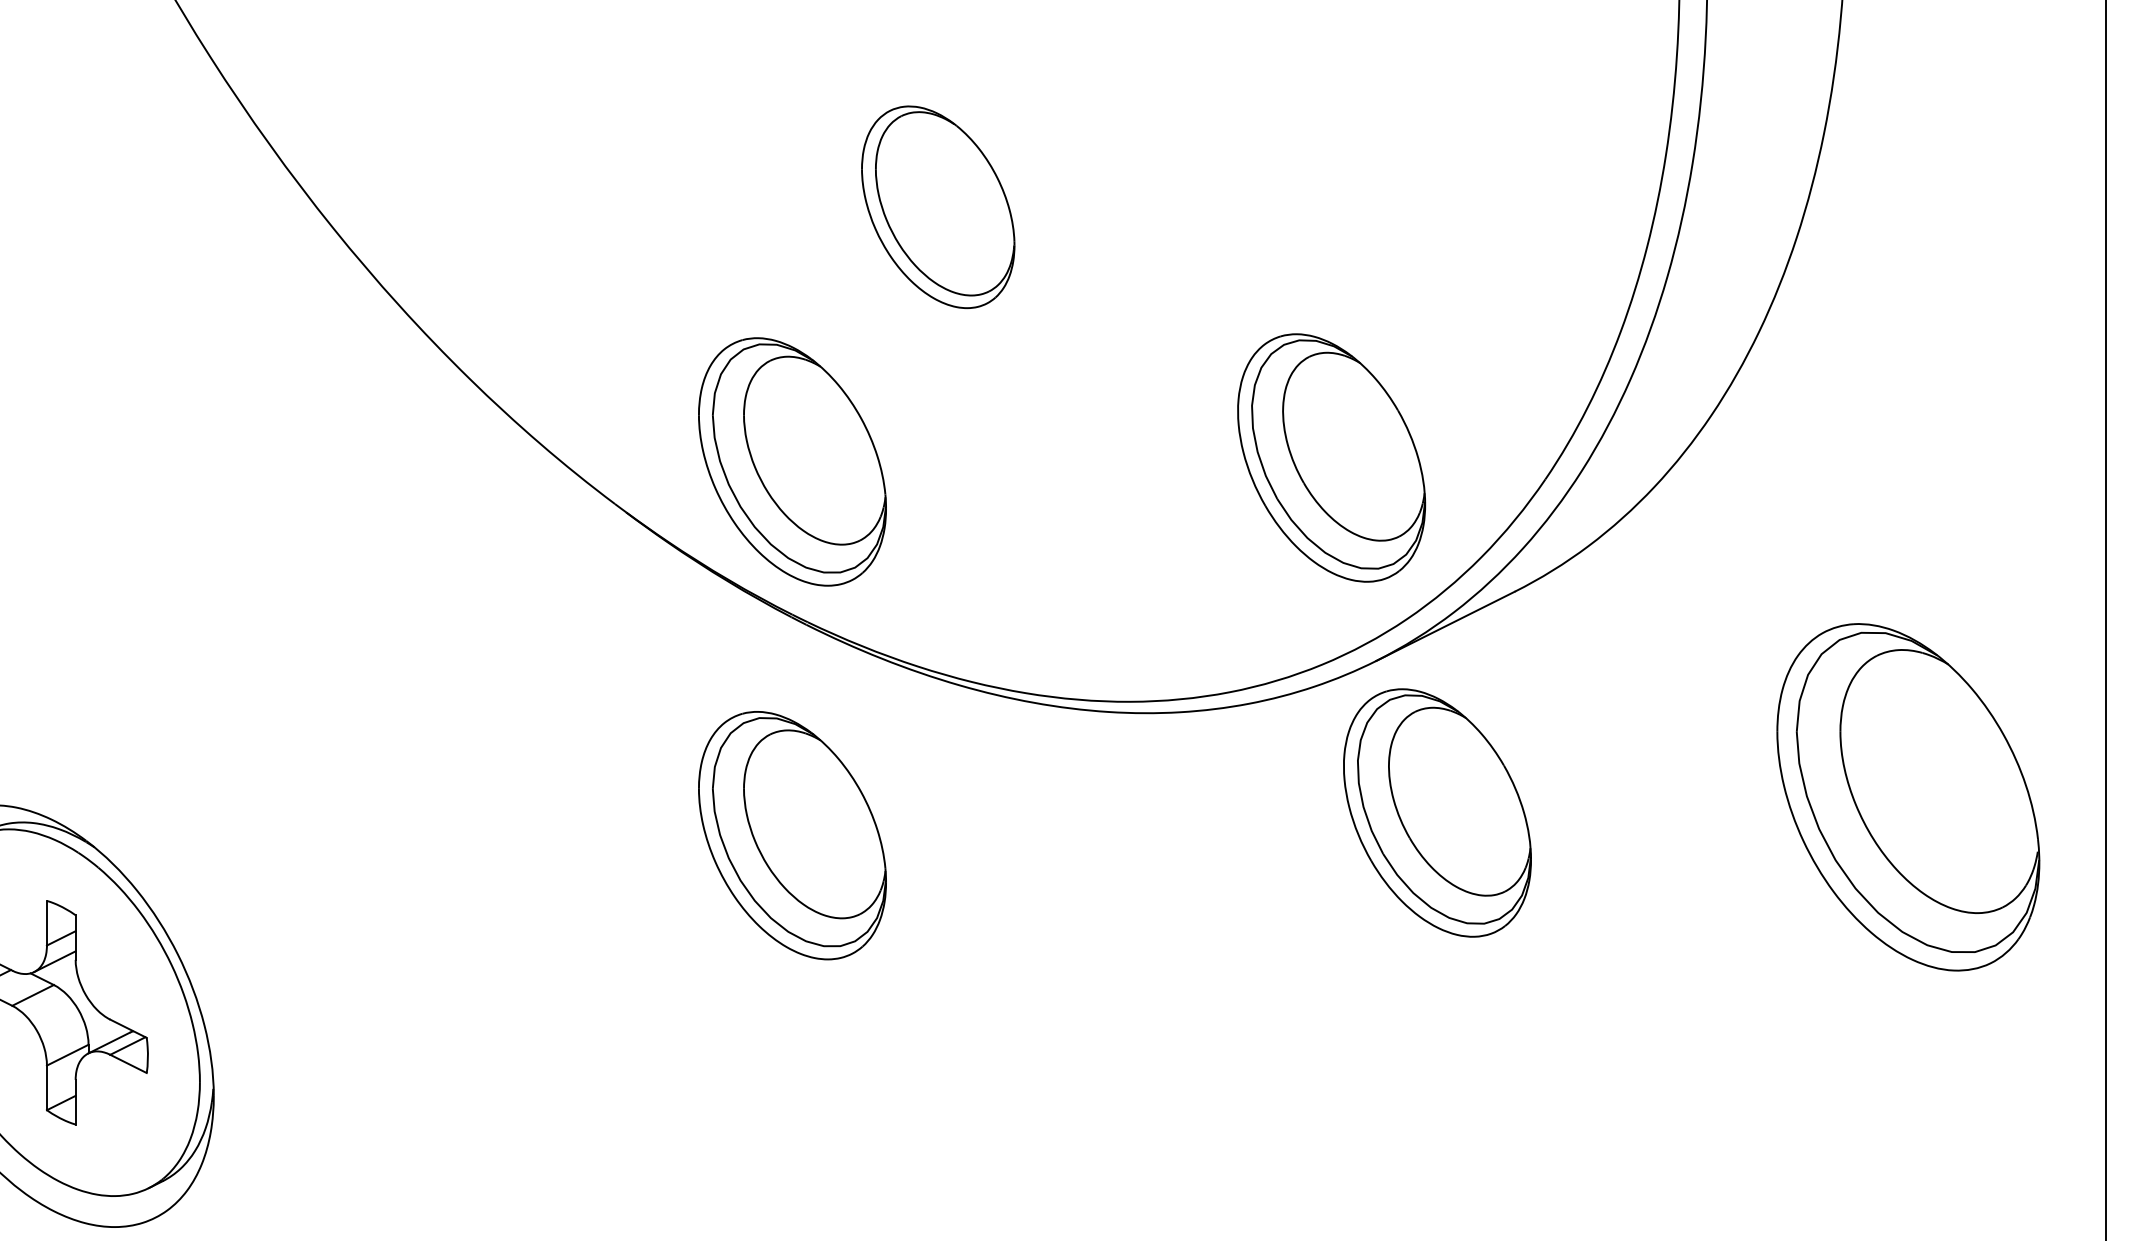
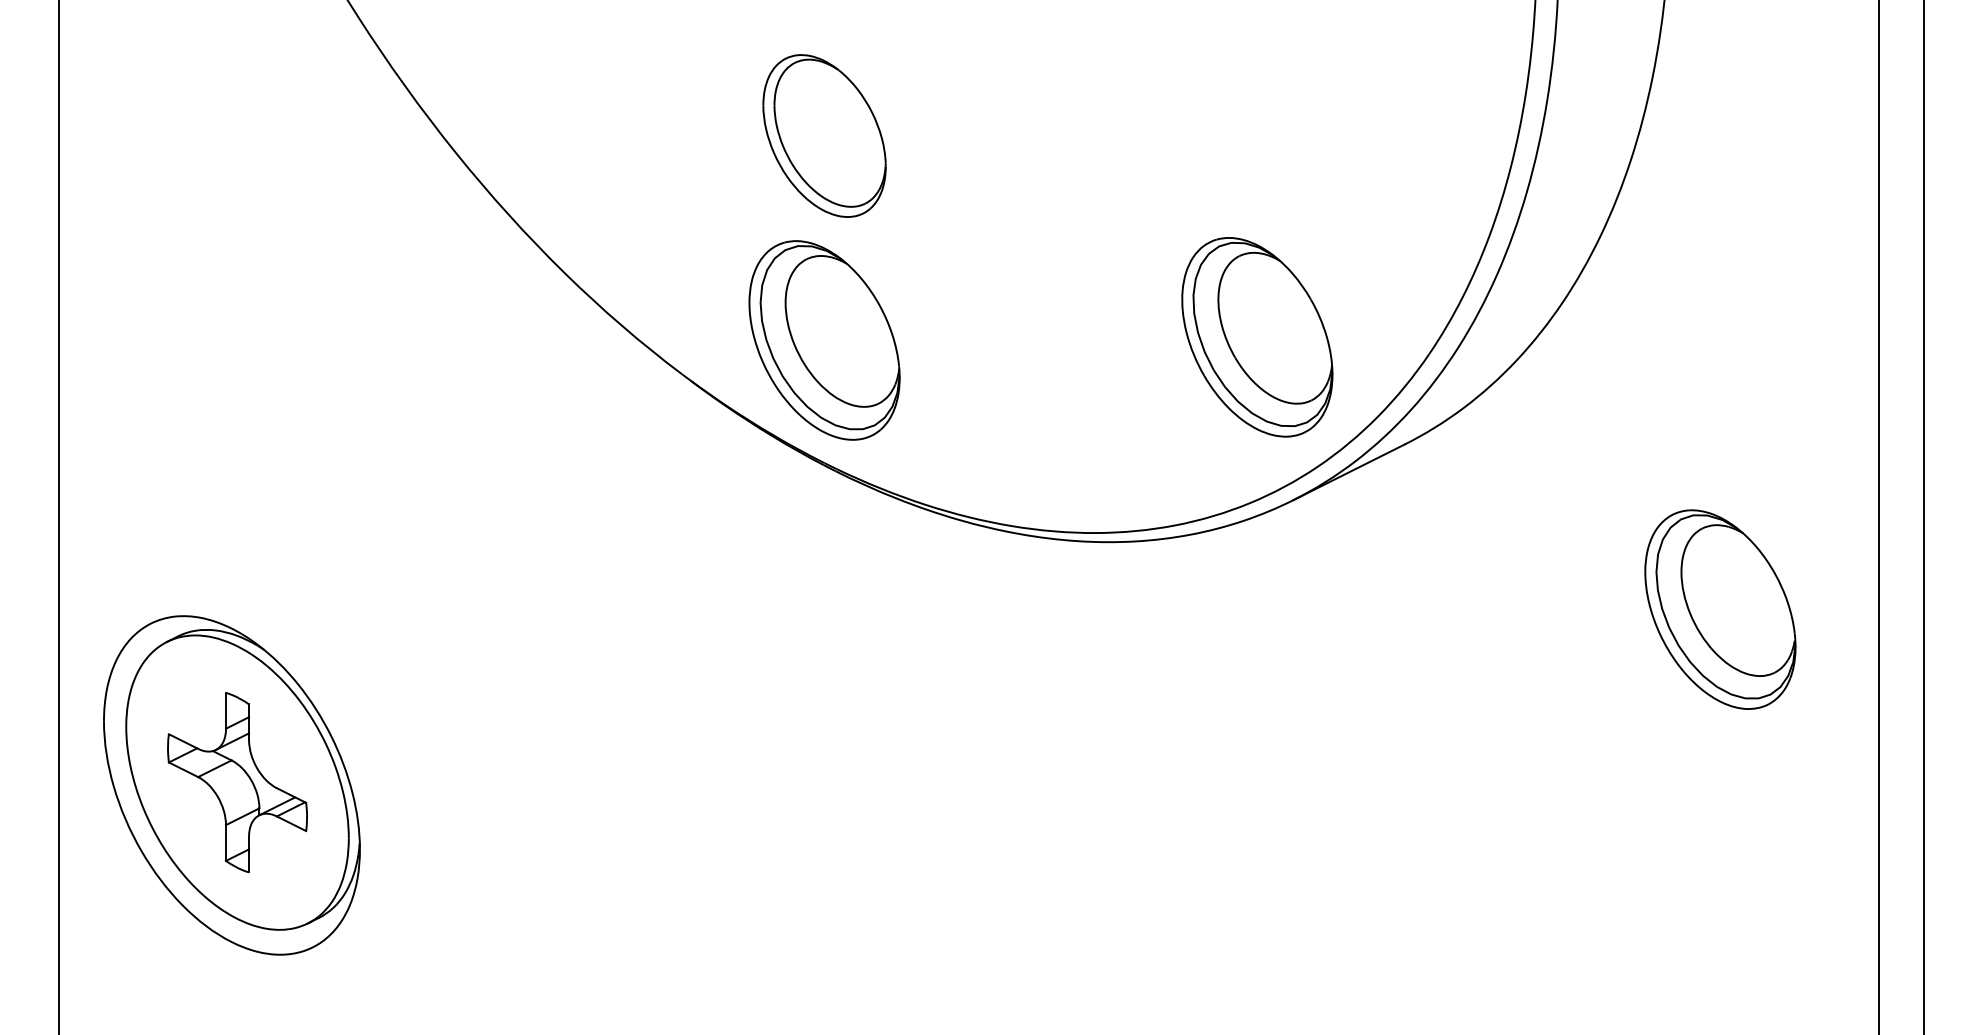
part: (938, 206) -> (824, 135), moved
part: (1908, 797) -> (1720, 609), size x0.71
part: (1437, 813) -> (1342, 622), removed
part: (792, 835) -> (824, 640), removed

